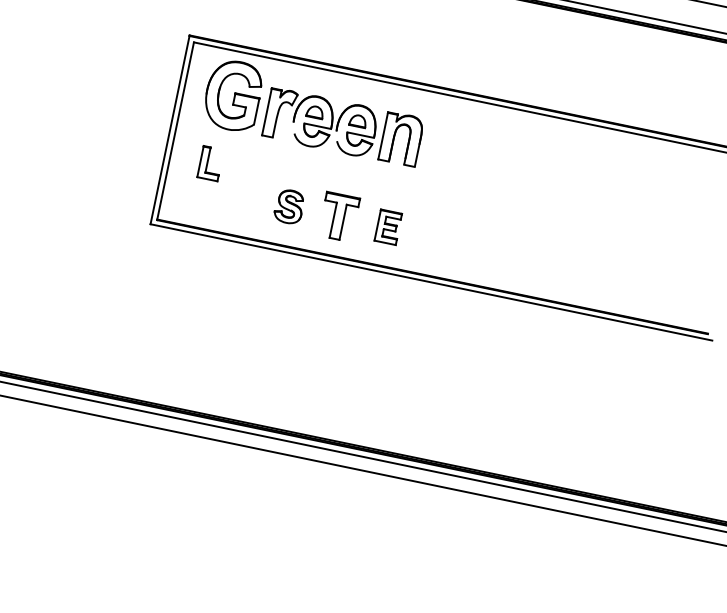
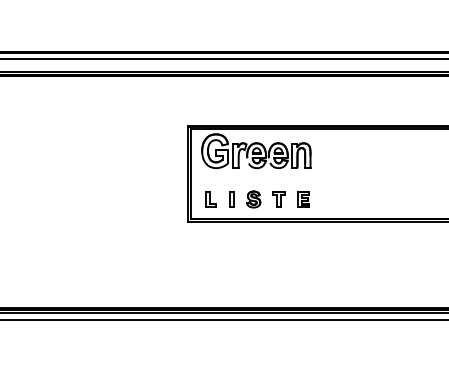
part: (209, 163) -> (210, 199), moved
part: (245, 197) -> (231, 199), added
part: (338, 216) -> (278, 199), size x0.71

